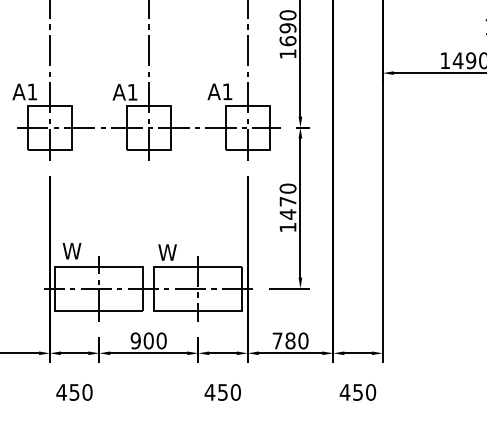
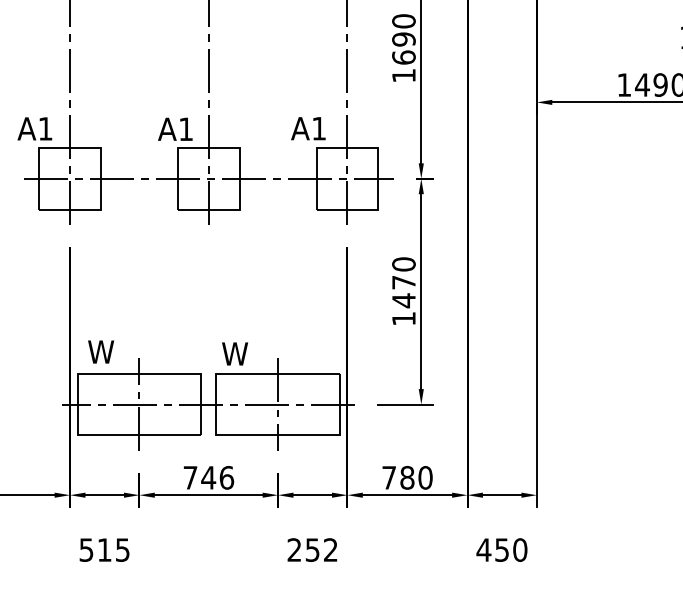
text: (148, 340) -> (208, 477), 900 -> 746
text: (74, 392) -> (104, 550), 450 -> 515
text: (222, 392) -> (312, 550), 450 -> 252

